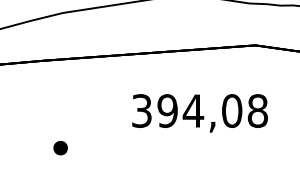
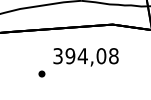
part: (59, 147) -> (41, 73), moved

